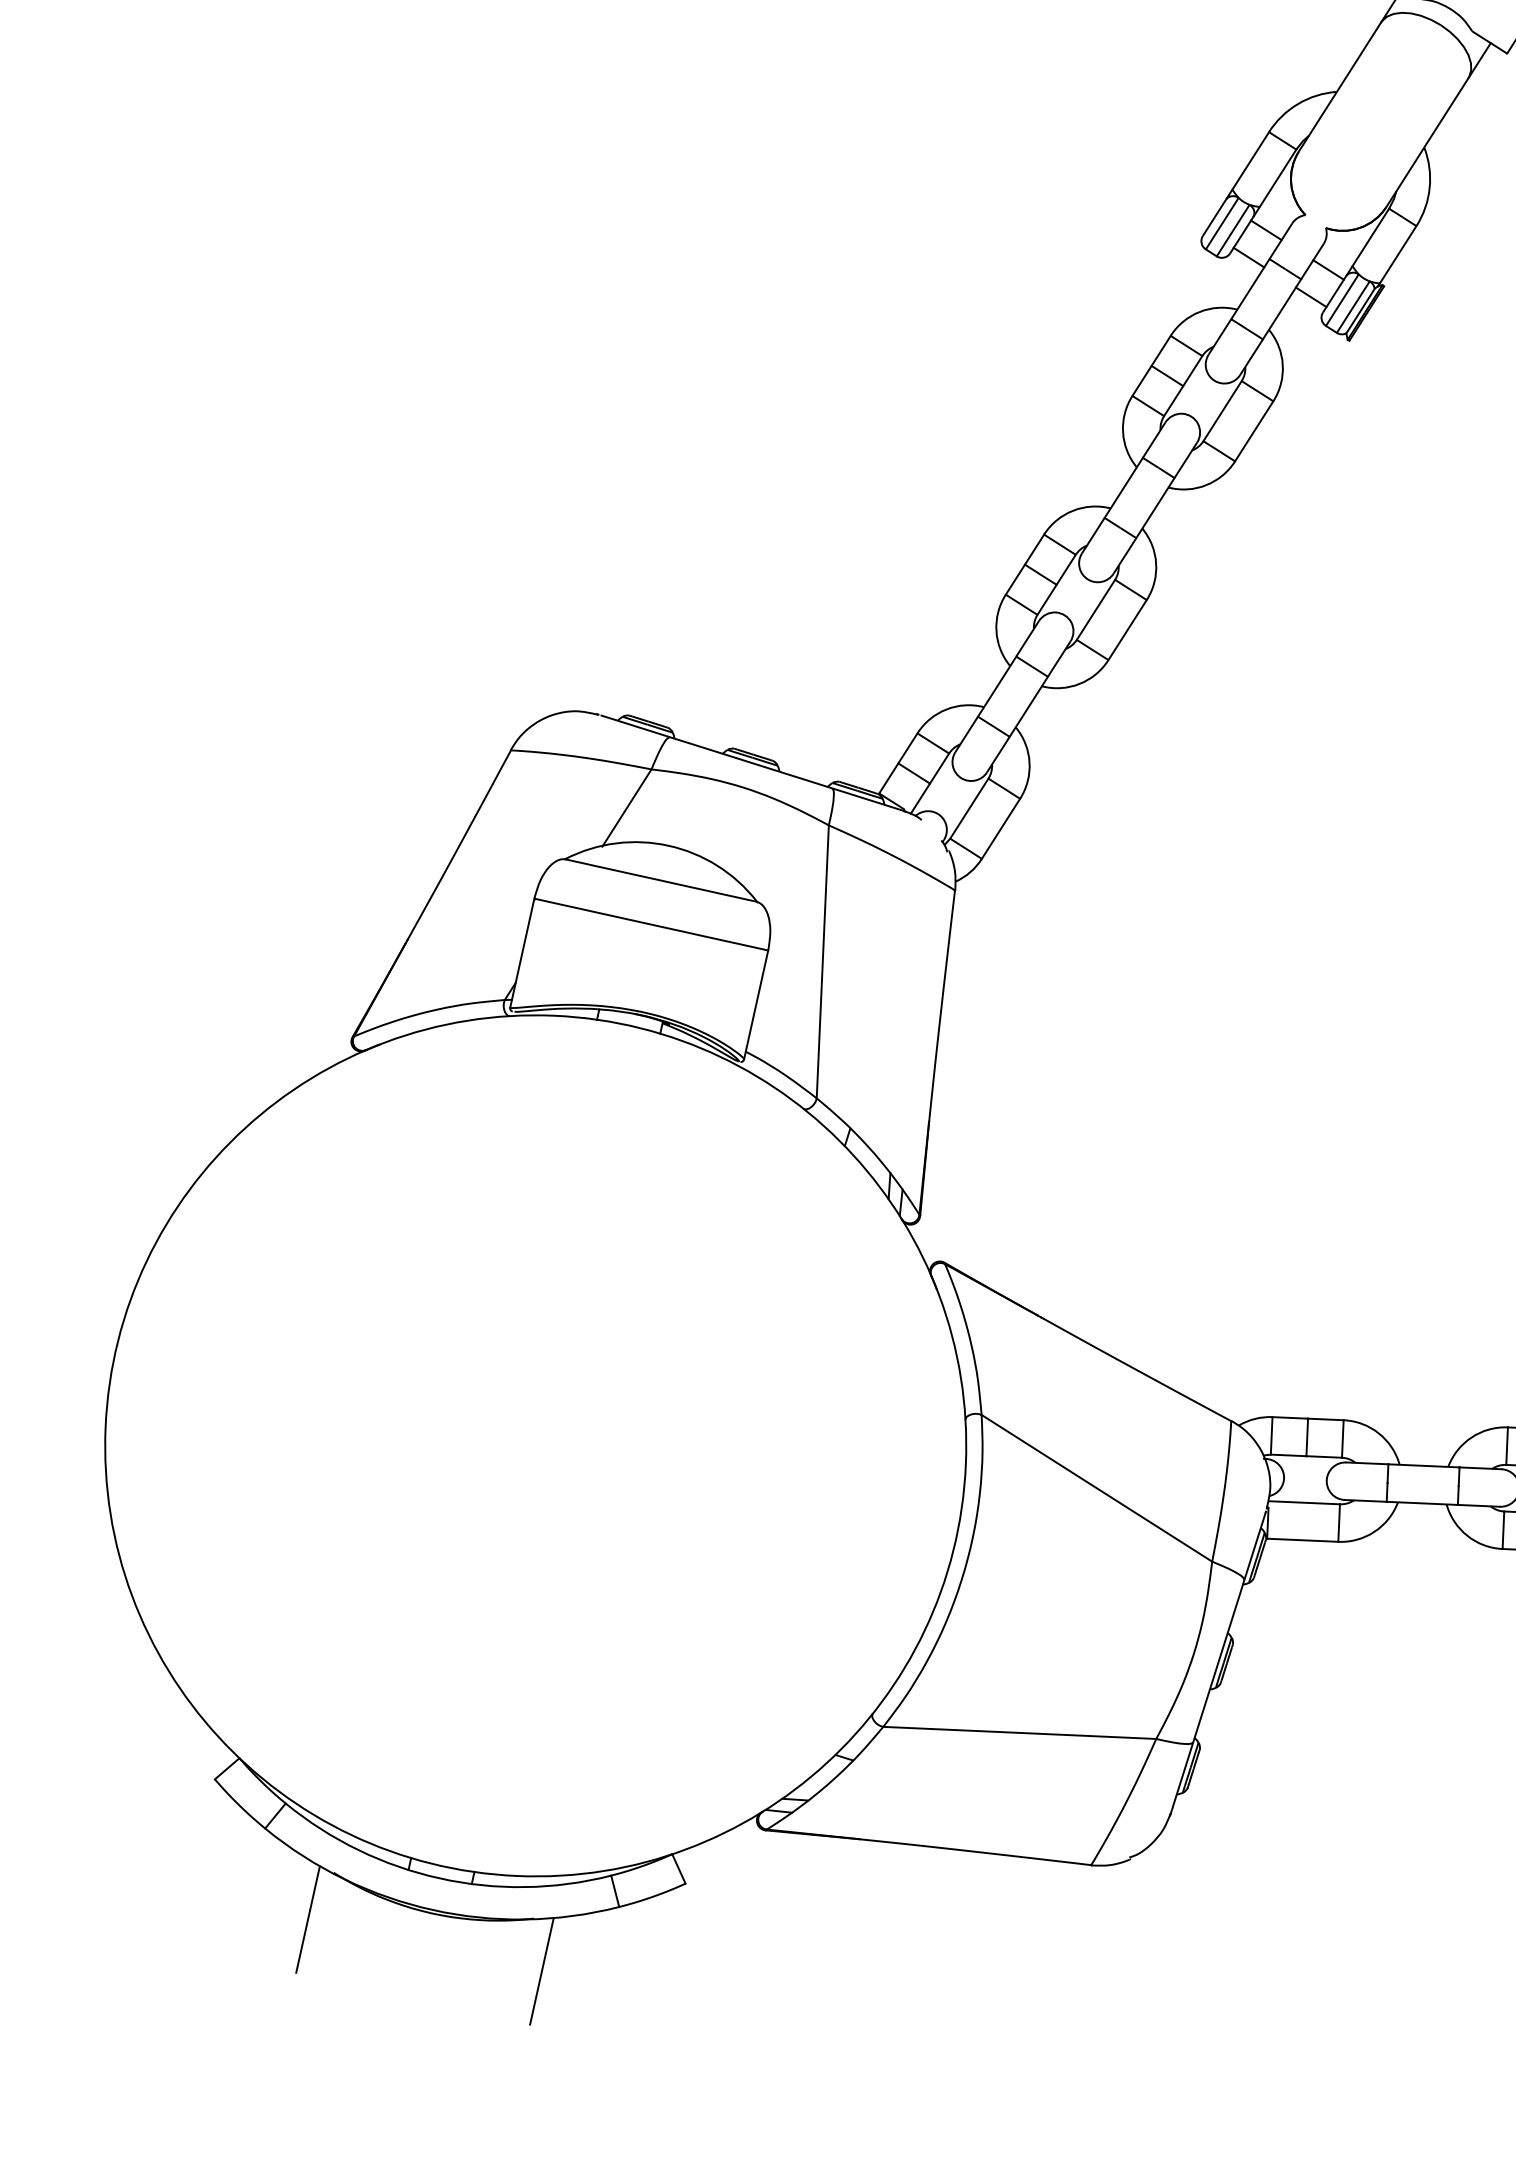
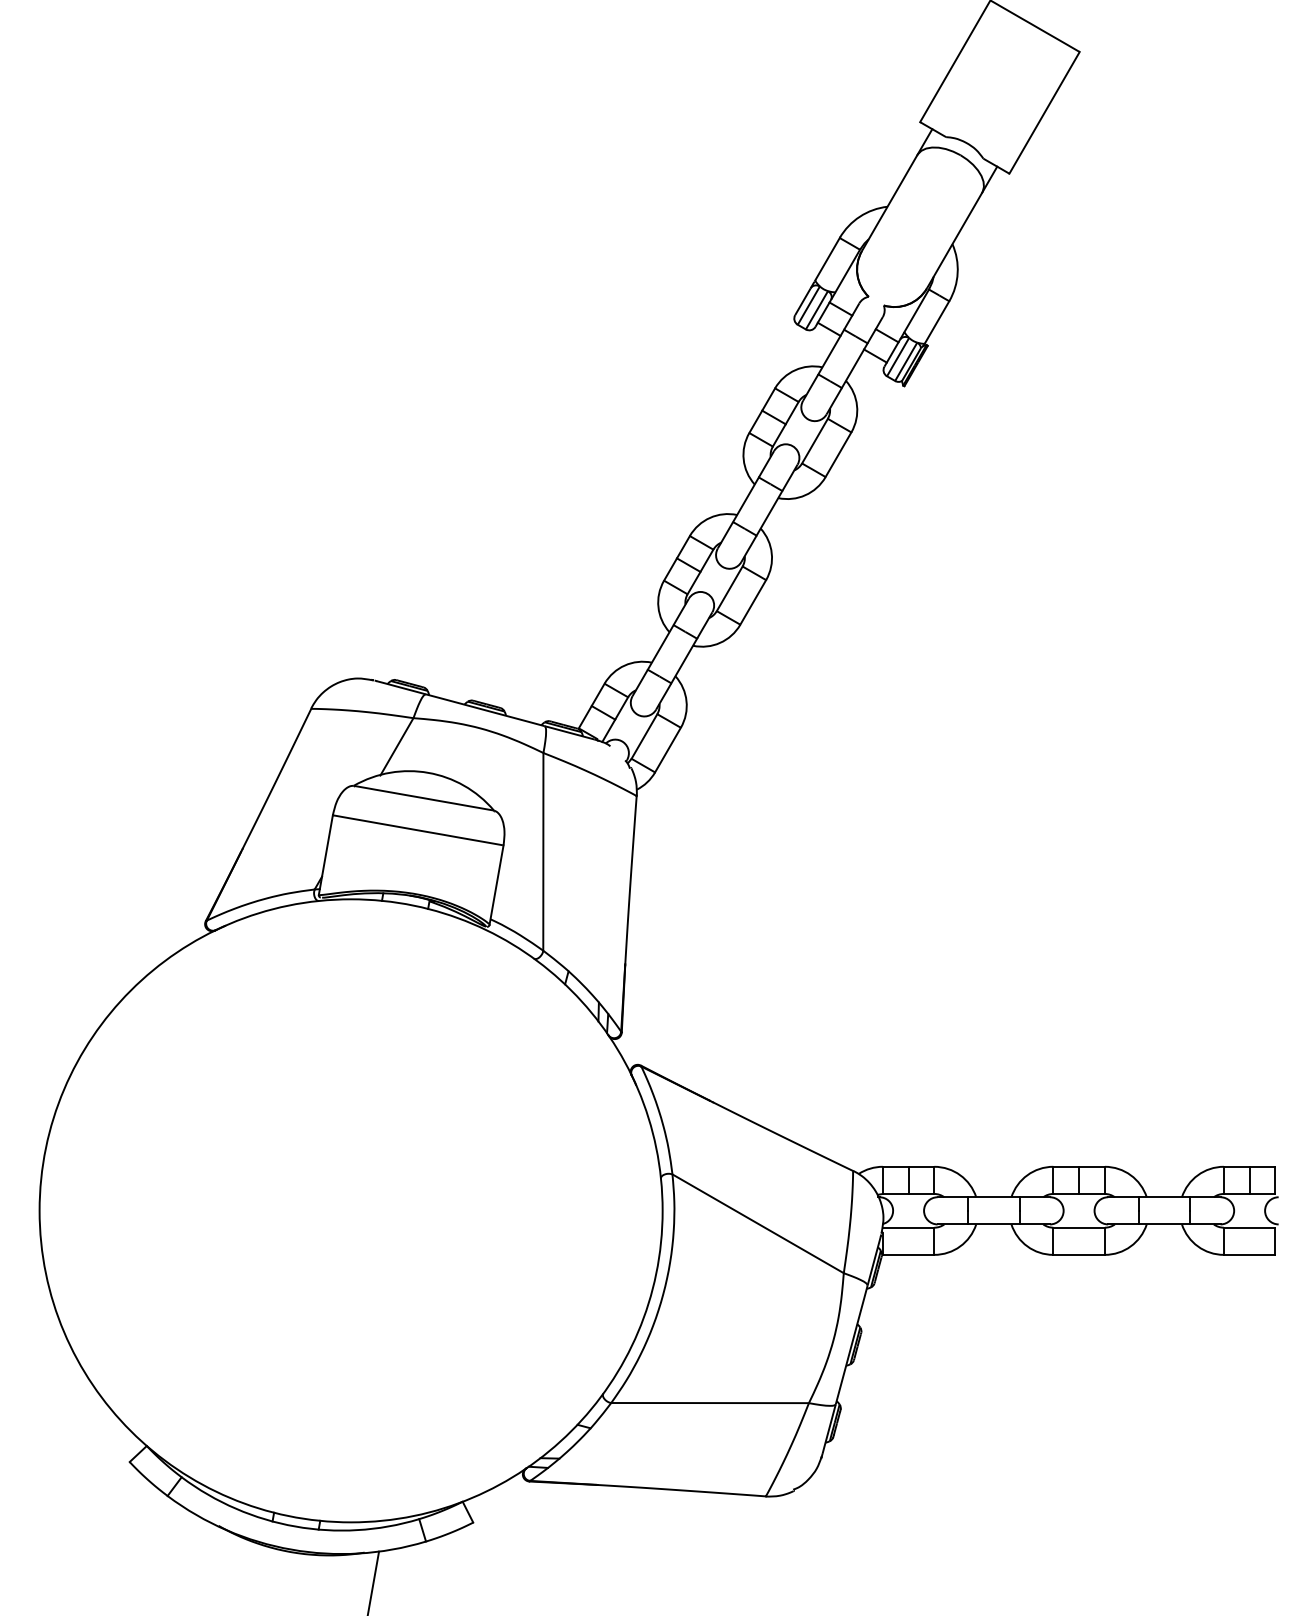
line: (308, 1919) -> (201, 1560), removed

